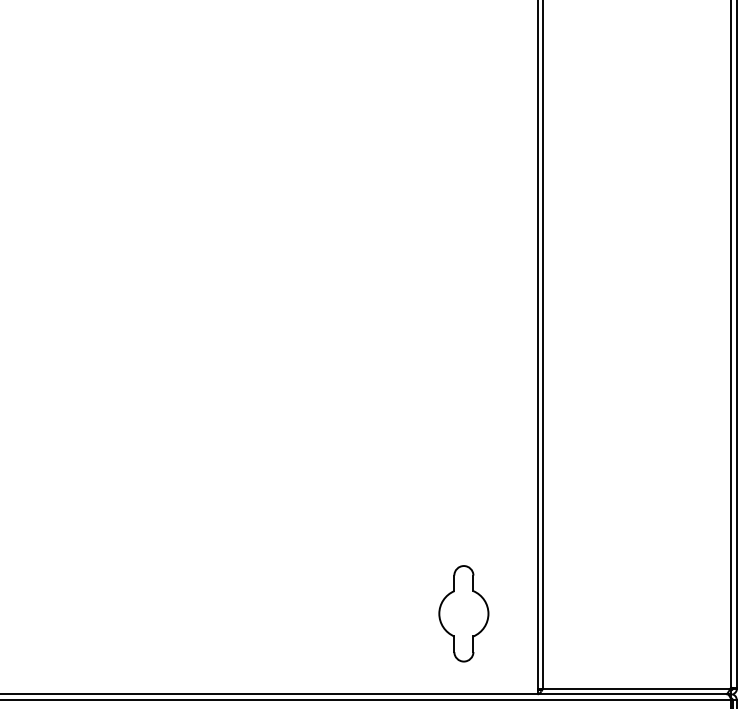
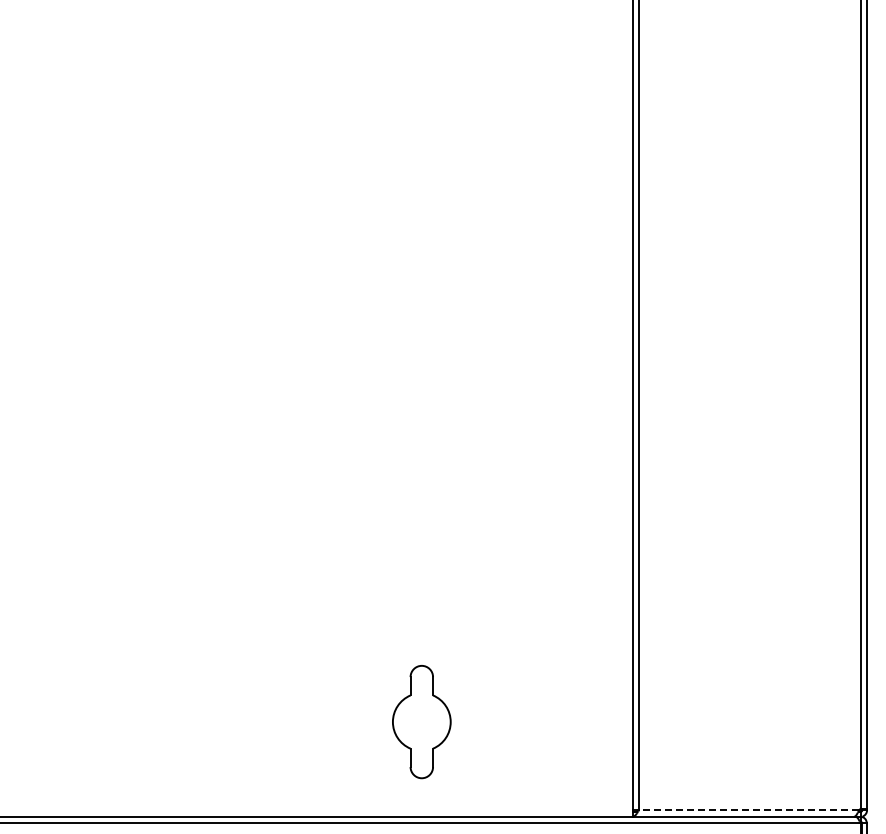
part: (463, 614) -> (421, 722), moved
line: (636, 688) -> (748, 810), solid -> dashed

